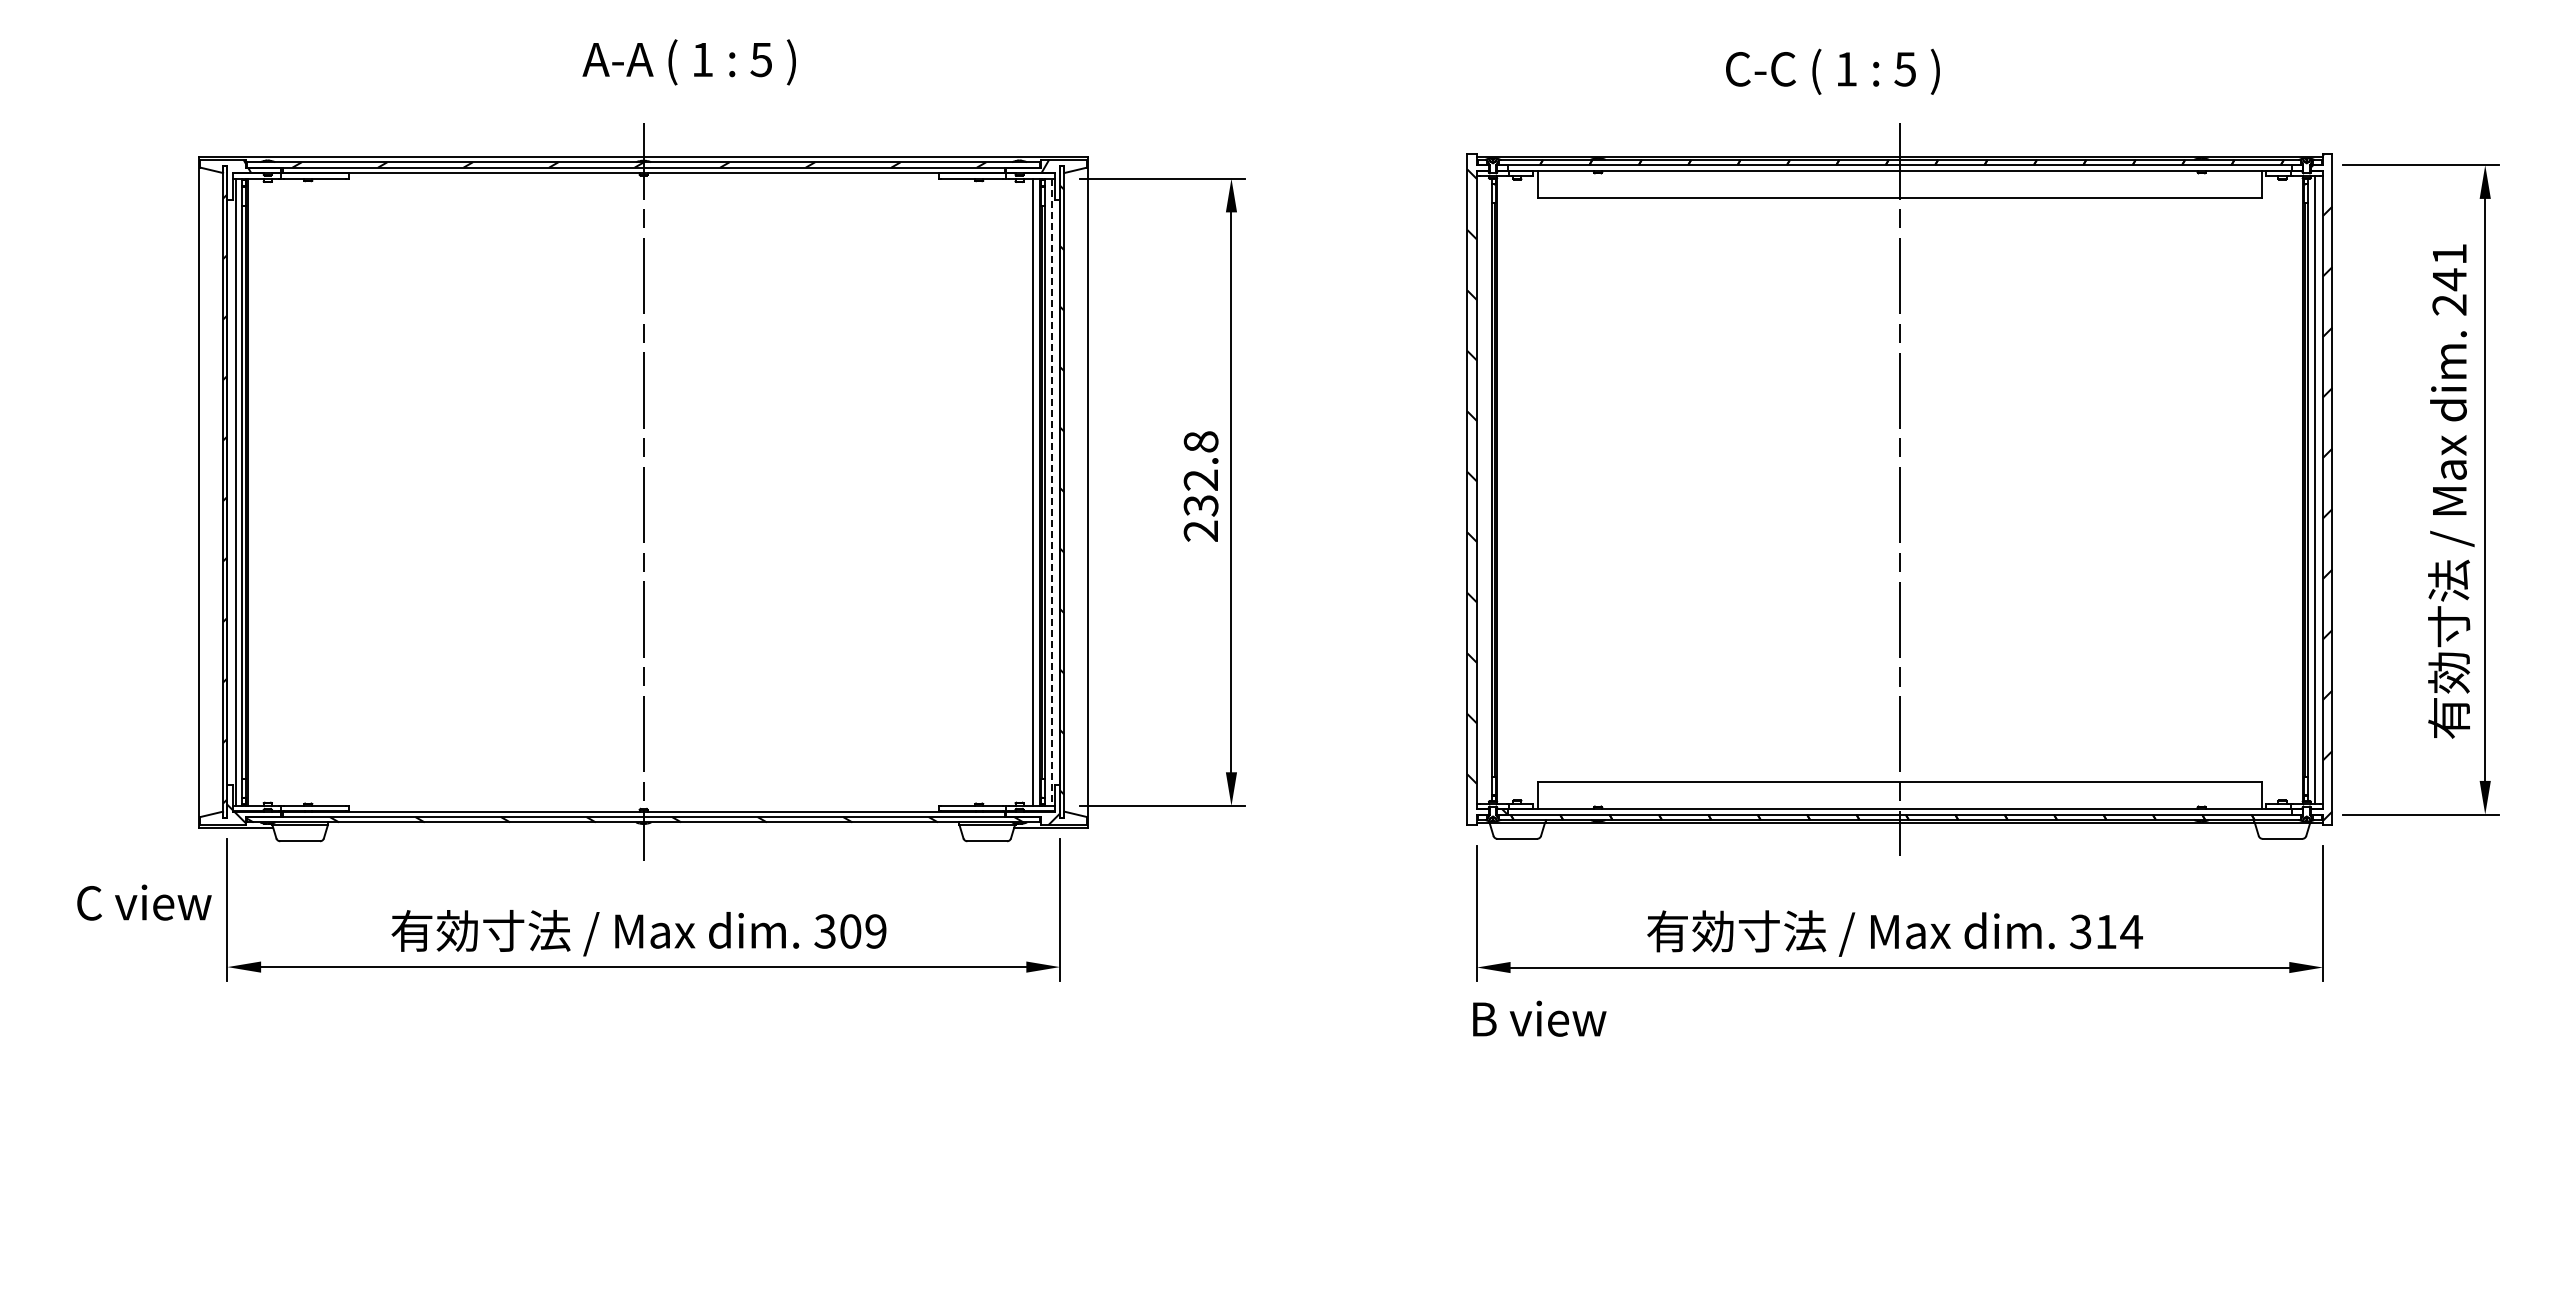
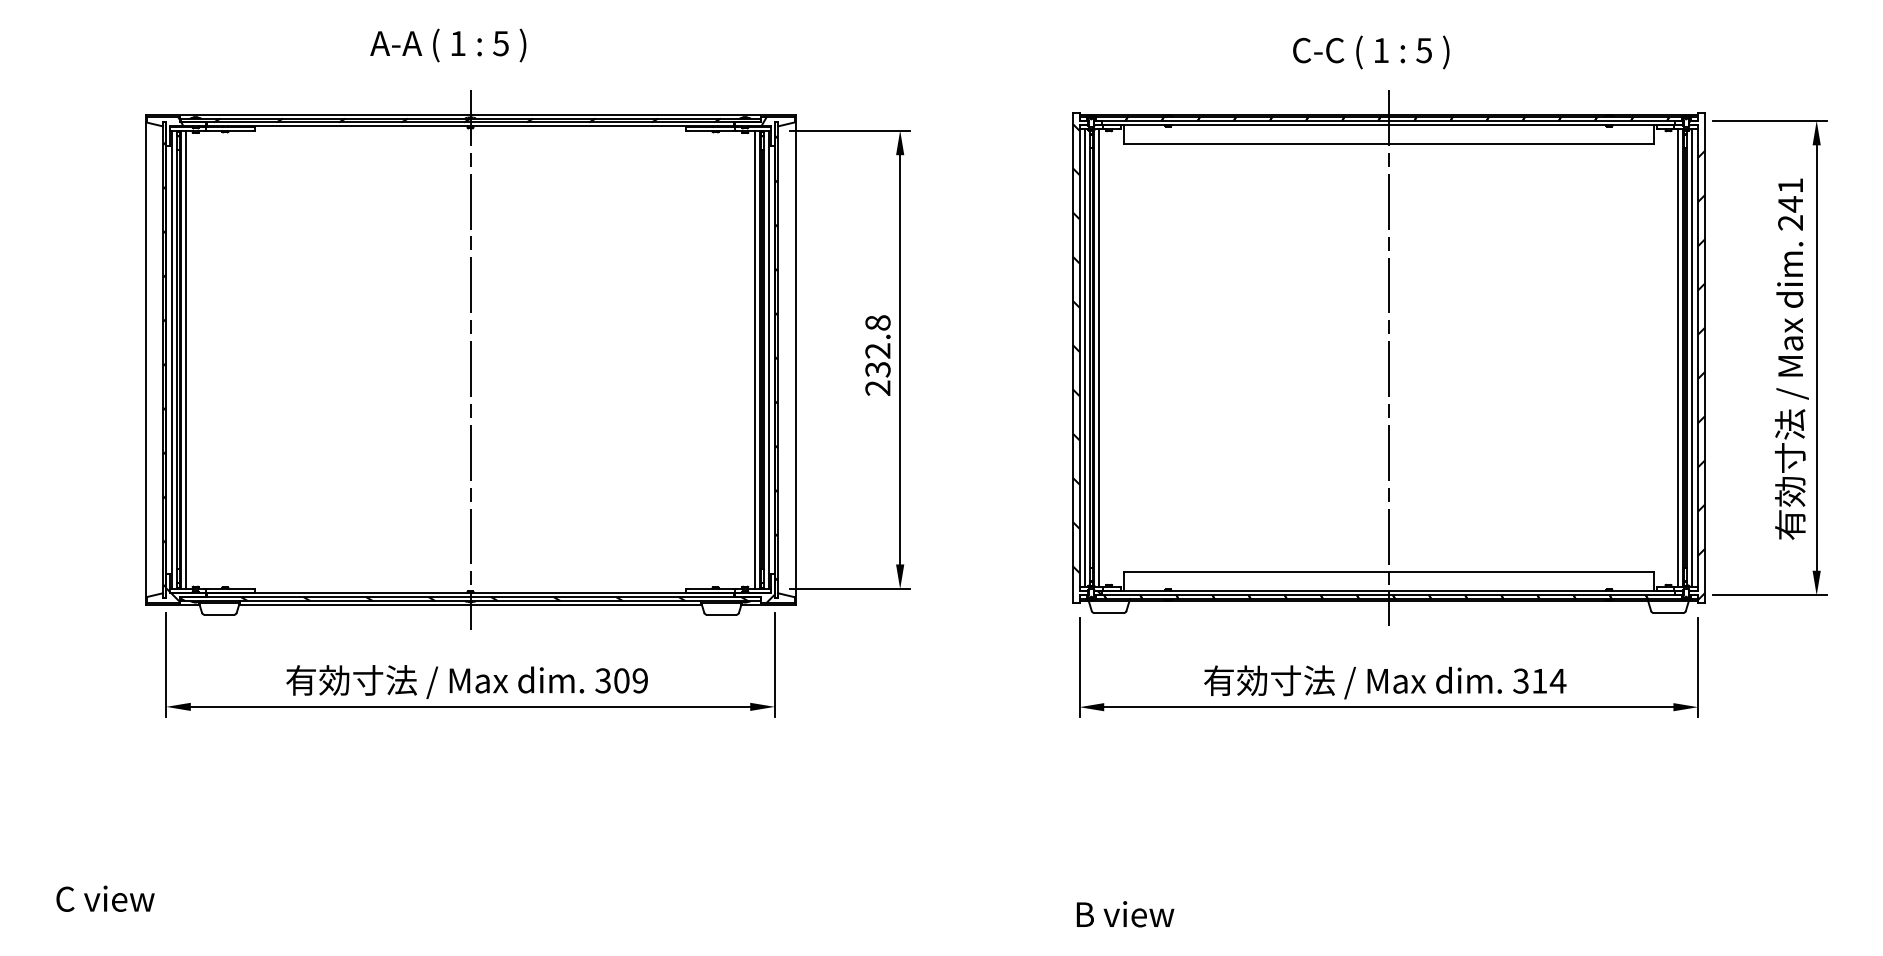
text: (688, 62) -> (447, 45), moved
text: (1832, 71) -> (1370, 52), moved
line: (1484, 489) -> (1085, 357), added
line: (1503, 489) -> (1099, 357), added
line: (2296, 489) -> (1678, 357), added
line: (254, 491) -> (186, 359), added
line: (1051, 492) -> (768, 359), dashed -> solid
line: (643, 827) -> (470, 604), added
text: (144, 902) -> (105, 898), moved
text: (1539, 1018) -> (1125, 914), moved

